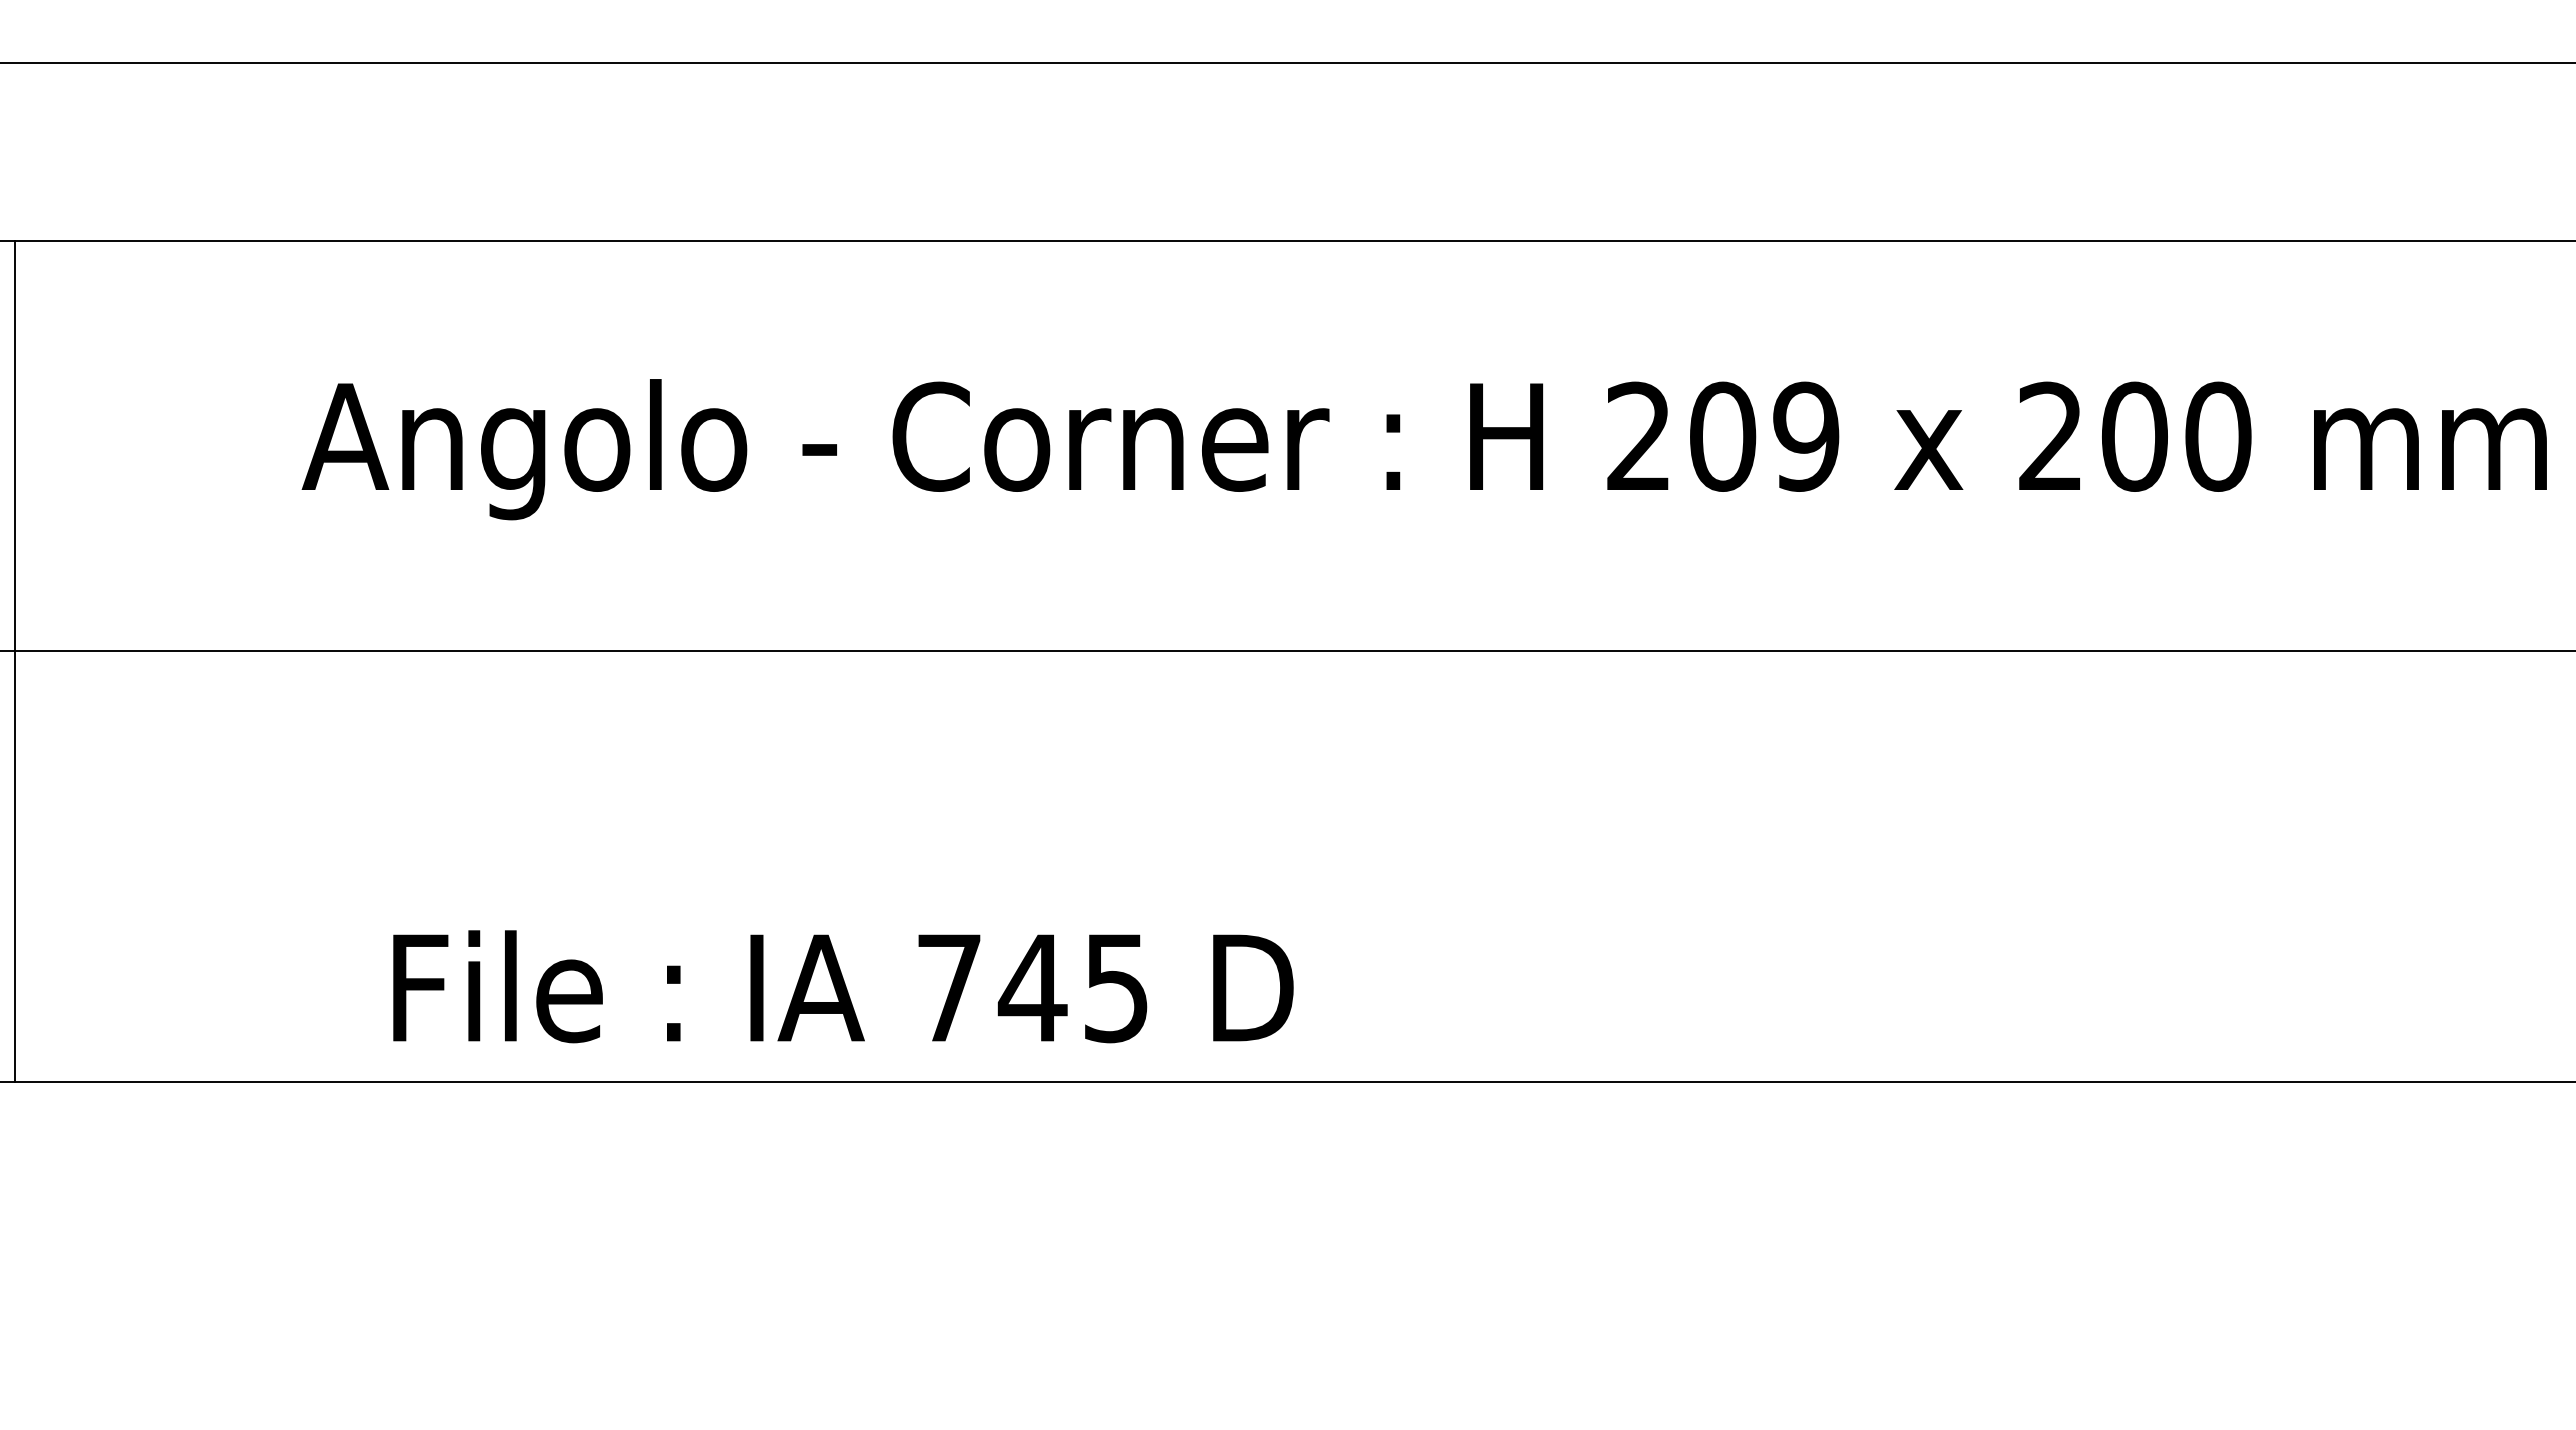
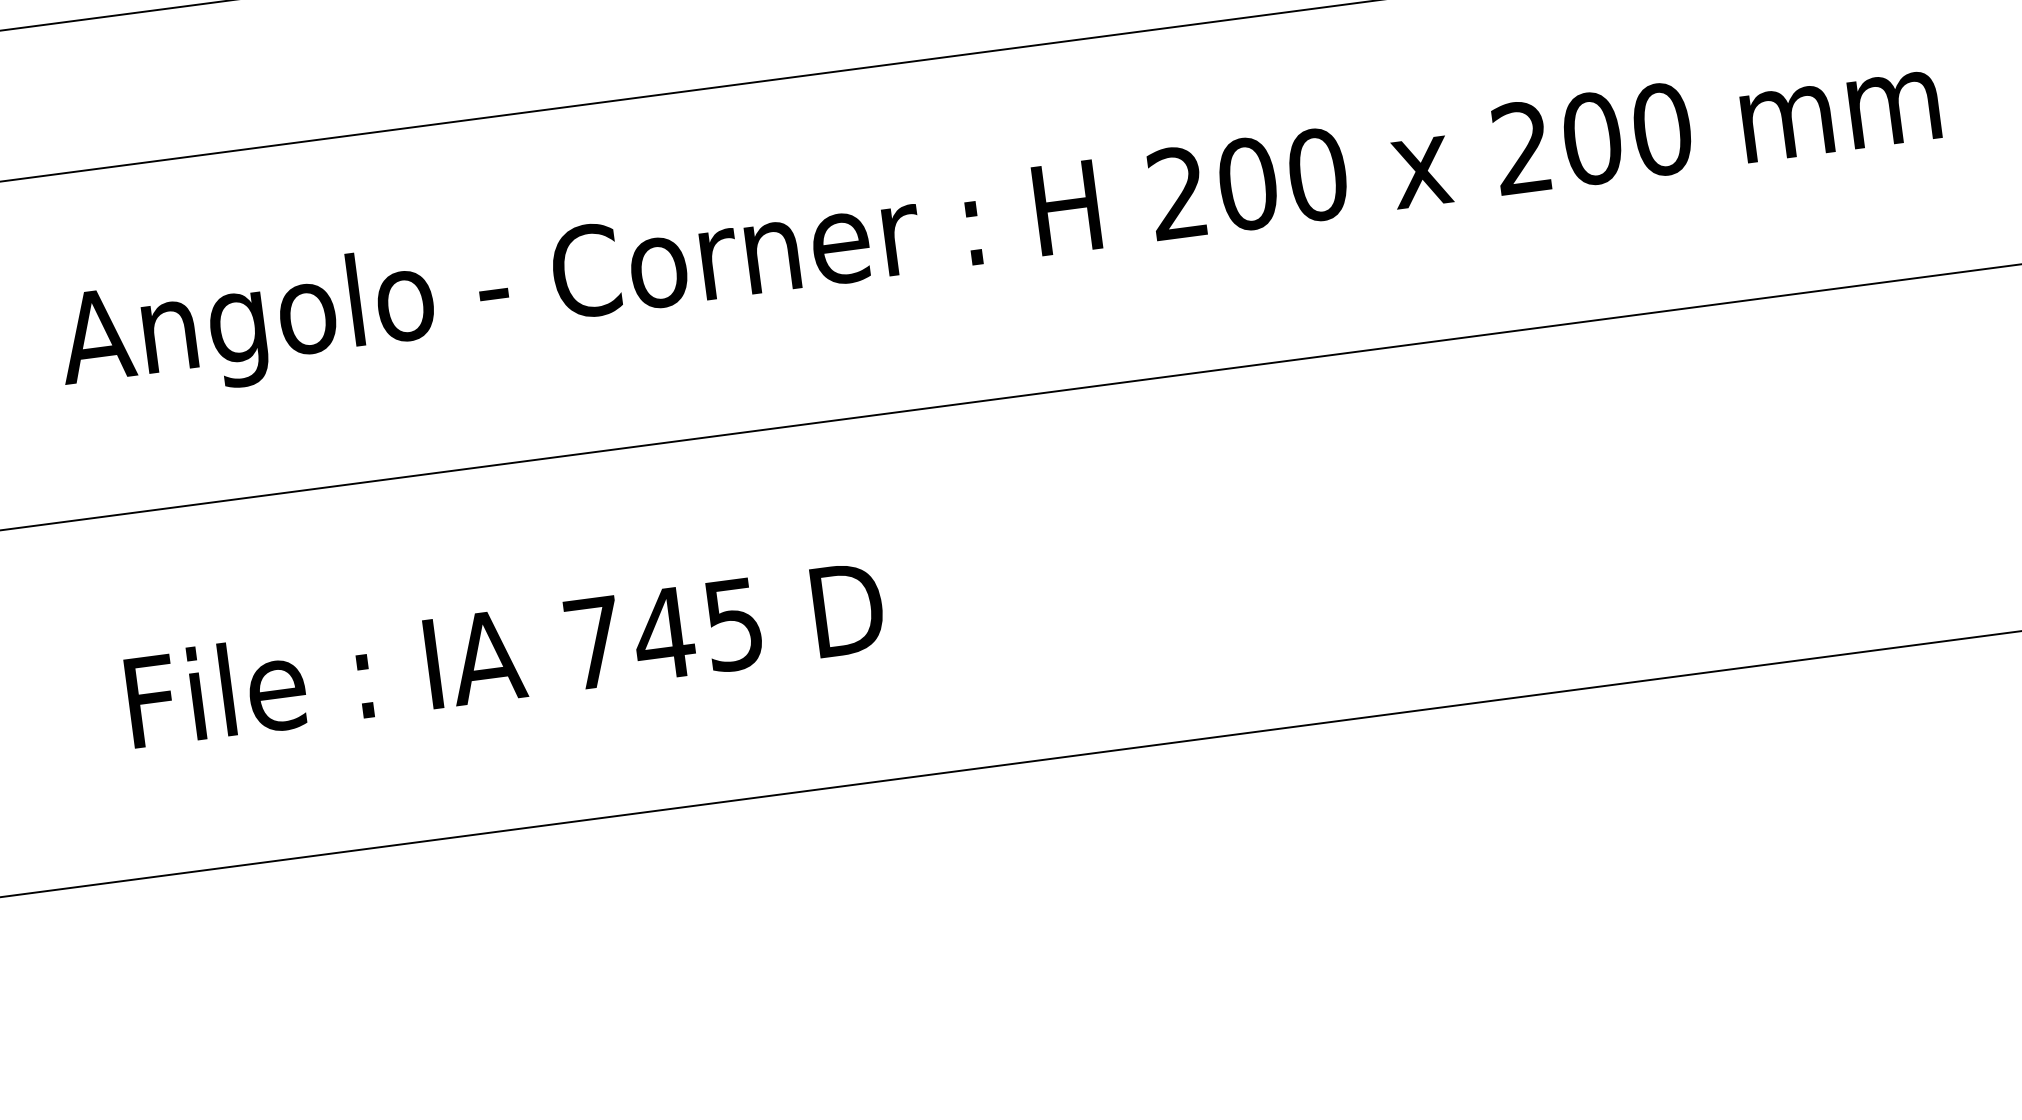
text: (1806, 436) -> (1317, 174), 209 -> 200
text: (843, 986) -> (505, 653), moved

